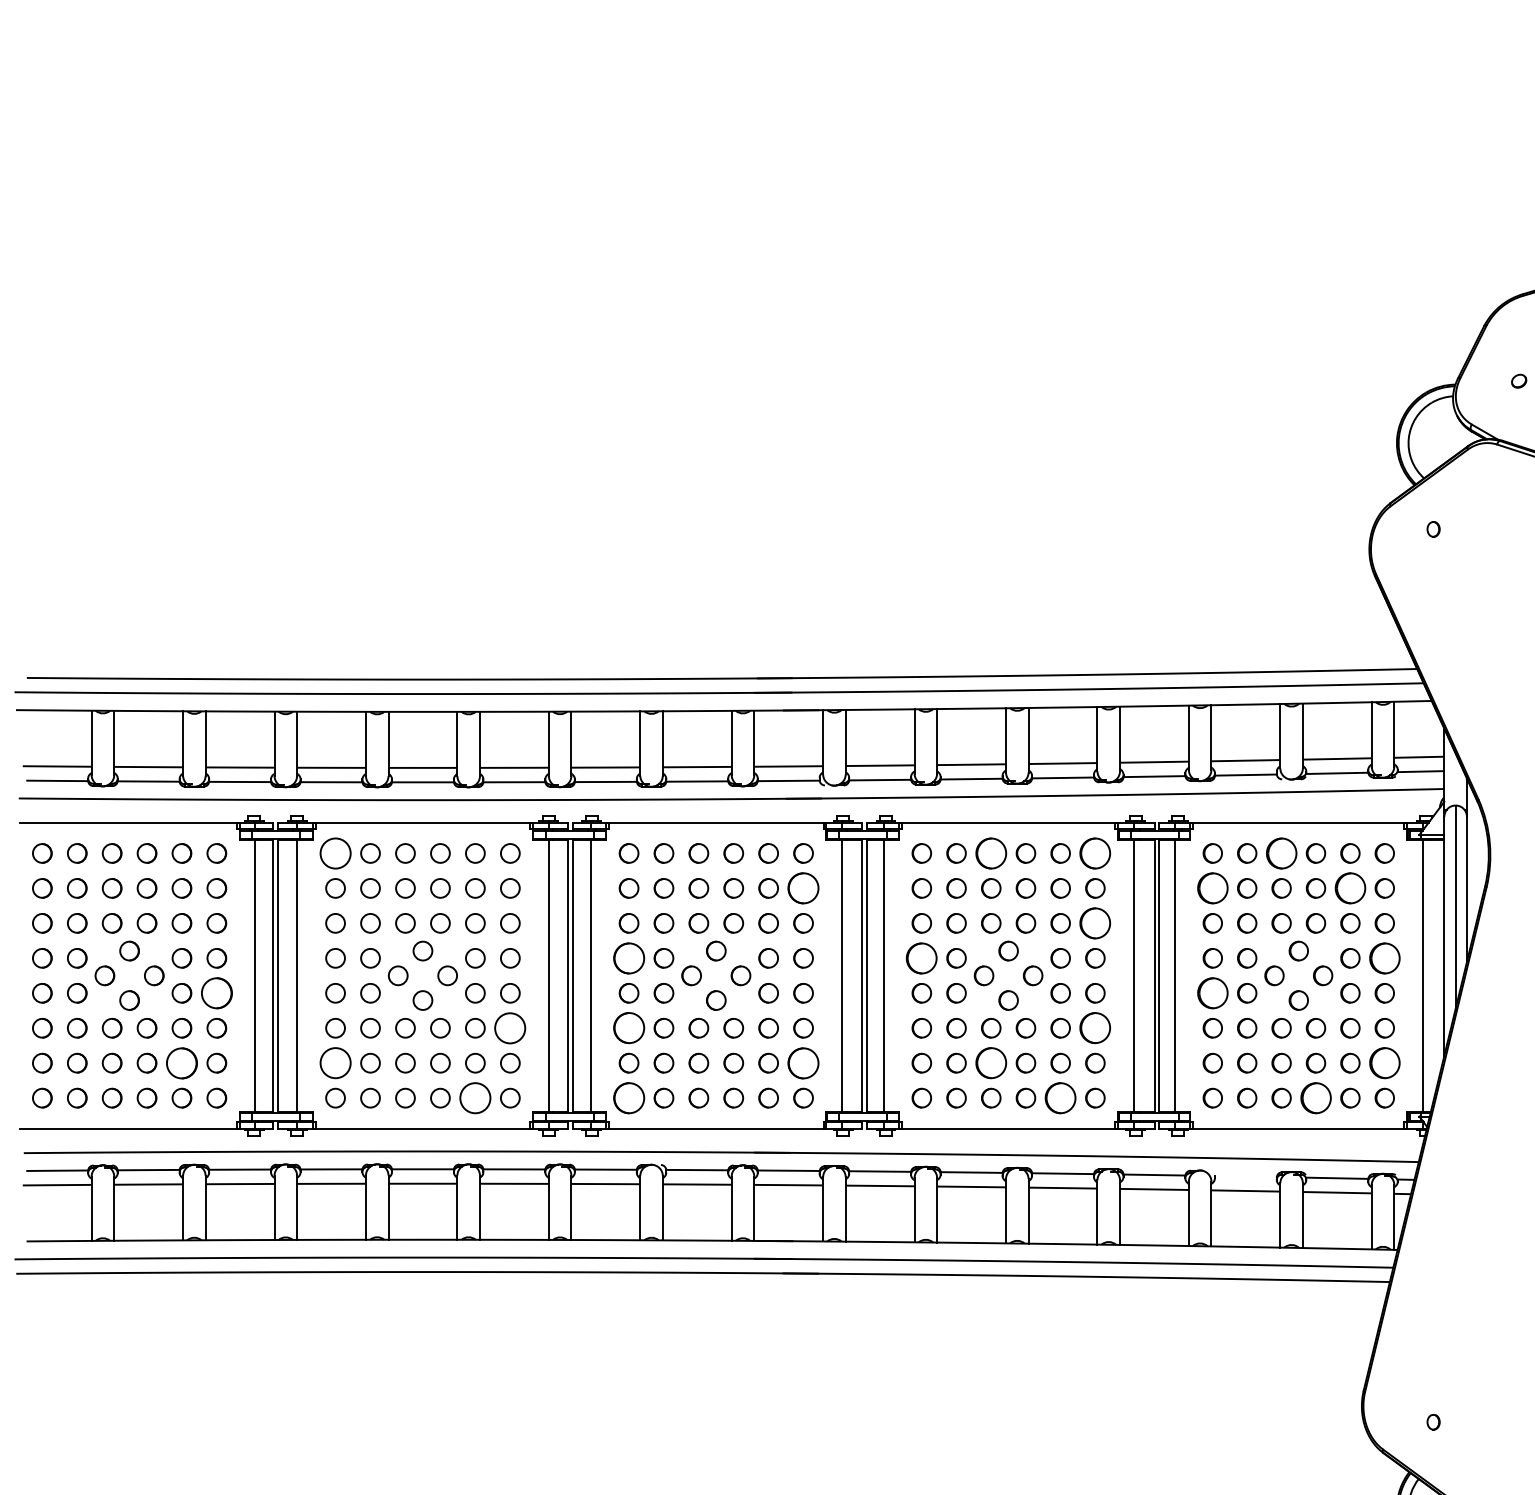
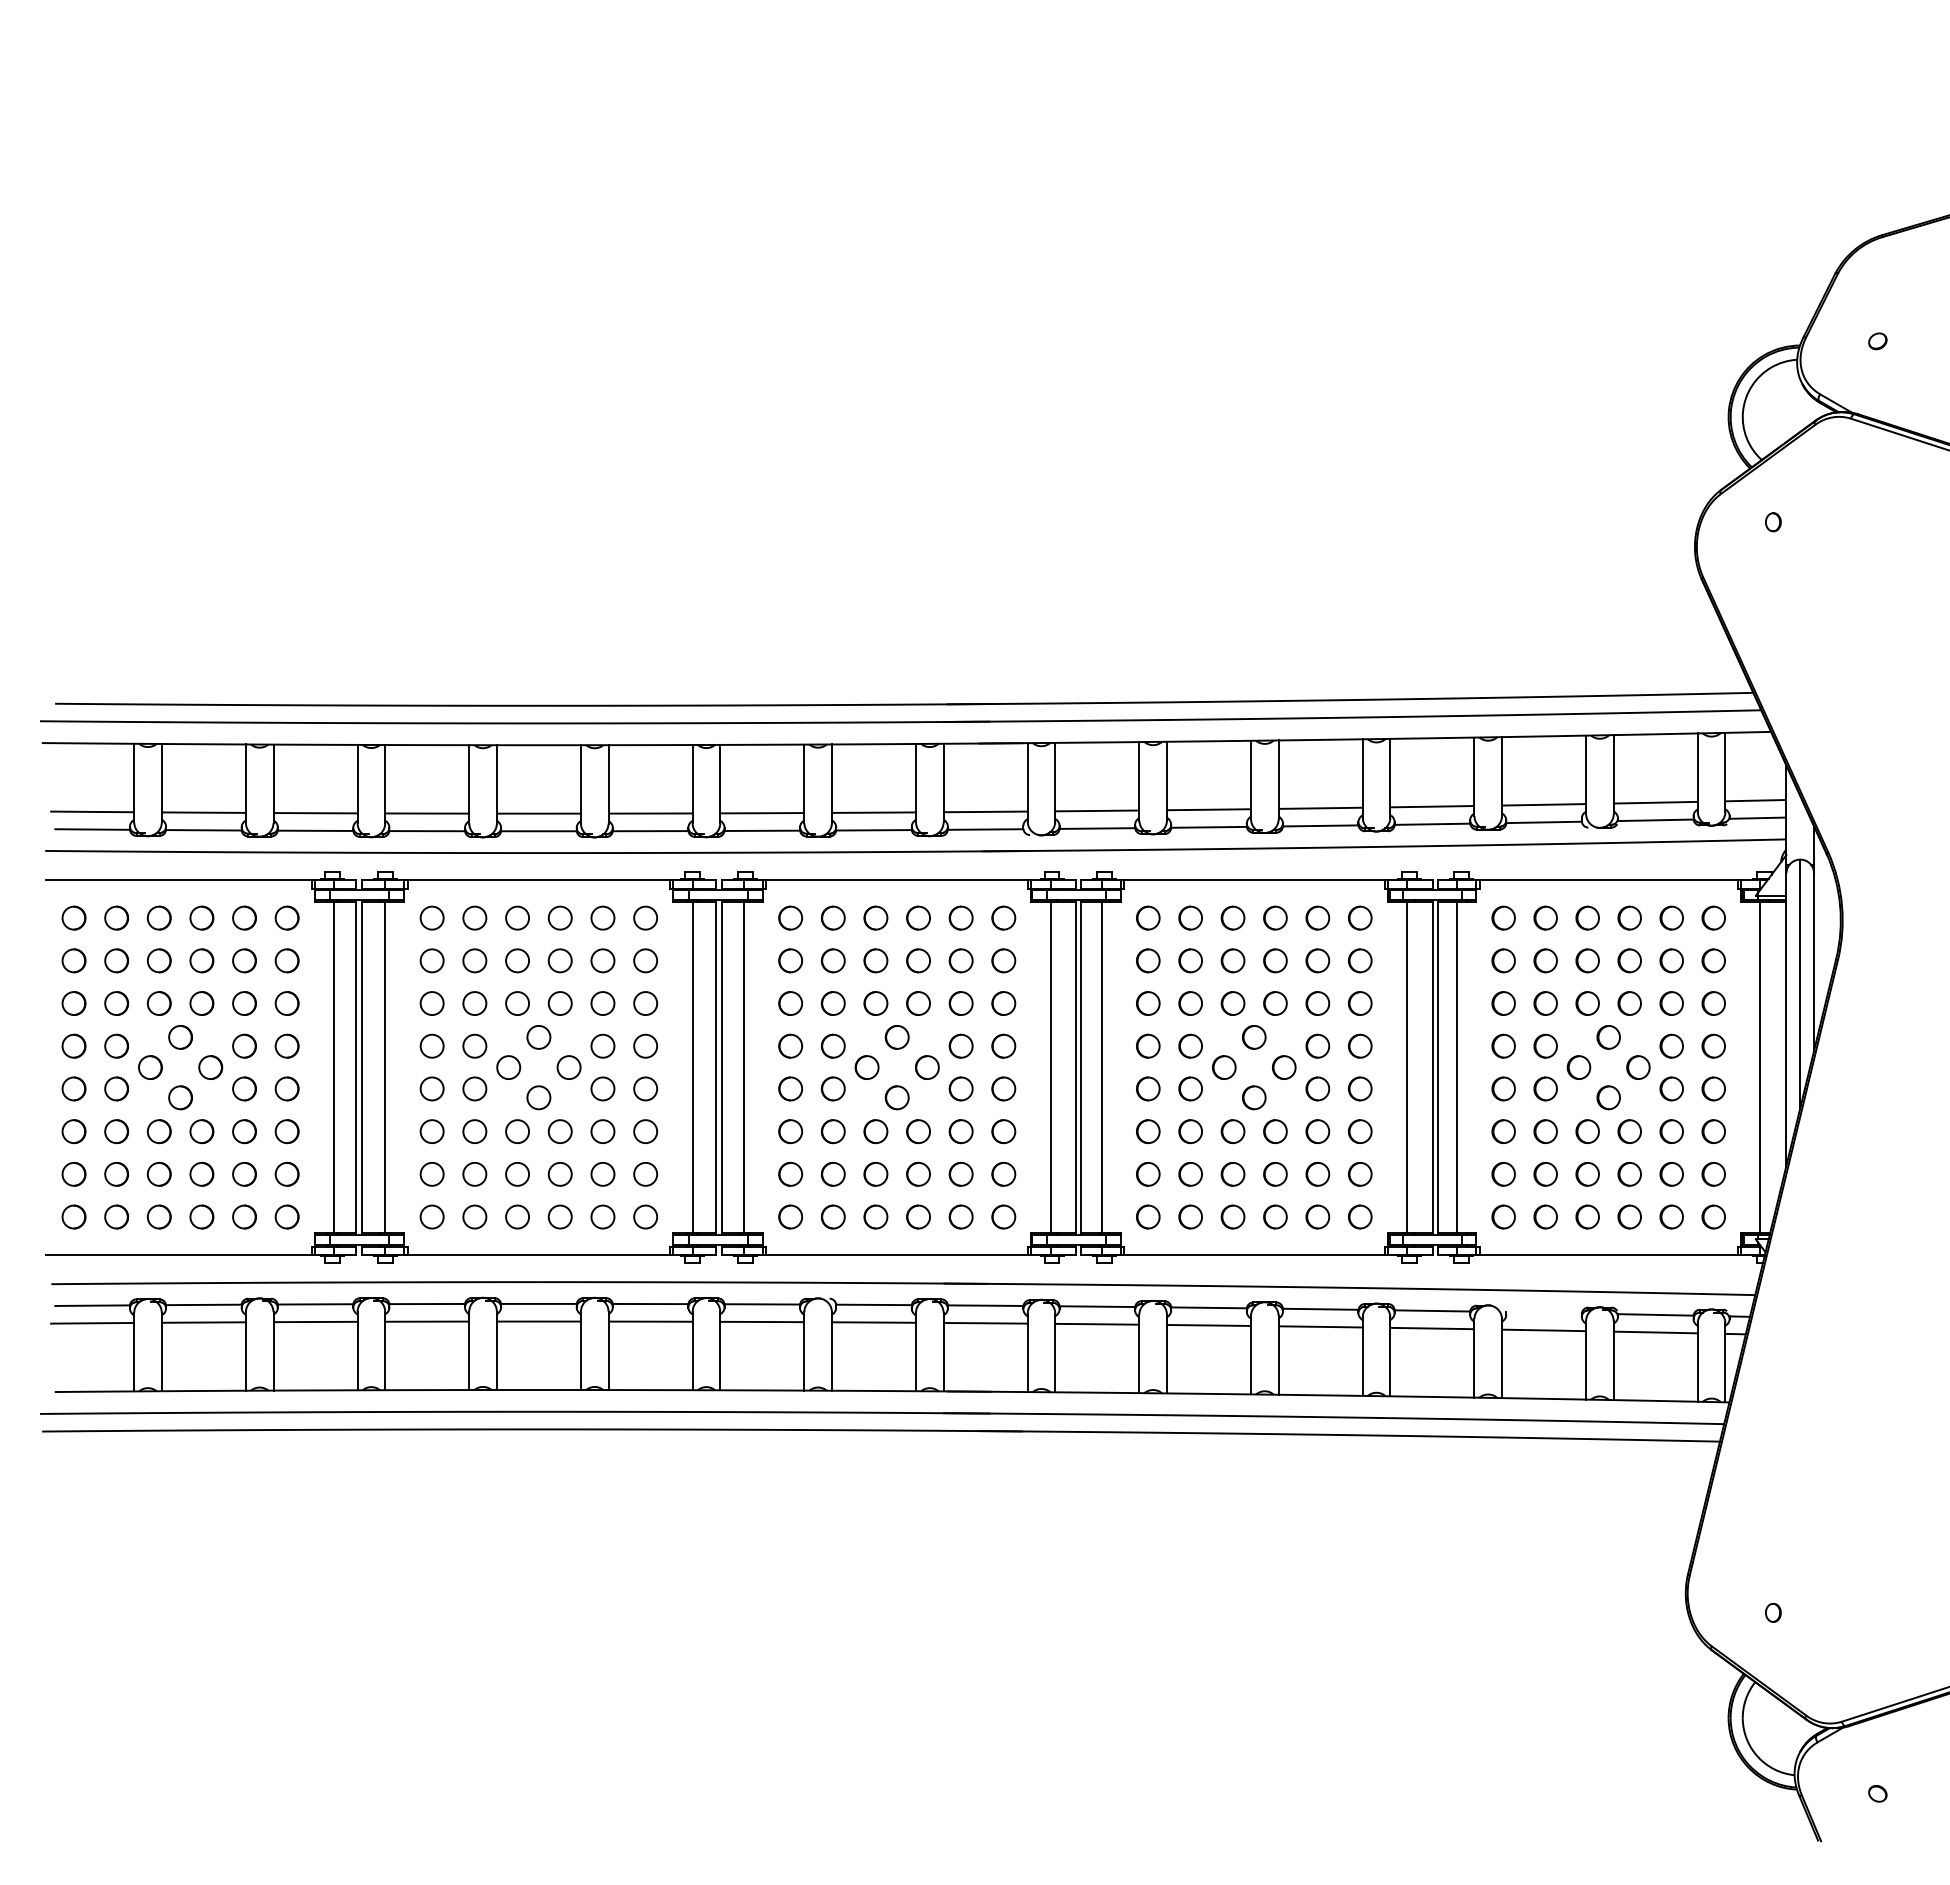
circle: (335, 852) -> (431, 917), size x0.62
part: (990, 852) -> (1232, 917), size x0.62
part: (1095, 852) -> (1360, 917), size x0.62
part: (1281, 852) -> (1587, 917), size x0.62
part: (803, 888) -> (1003, 960), size x0.62
part: (1212, 888) -> (1503, 960), size x0.62
part: (1350, 888) -> (1671, 960), size x0.62
part: (1095, 923) -> (1360, 1003), size x0.62
part: (628, 957) -> (790, 1045), size x0.62
part: (922, 957) -> (1148, 1045), size x0.62
part: (1384, 957) -> (1713, 1045), size x0.62
part: (216, 992) -> (286, 1088), size x0.62
part: (1212, 992) -> (1503, 1088), size x0.62
circle: (510, 1028) -> (645, 1131), size x0.62
part: (628, 1028) -> (790, 1131), size x0.62
part: (1095, 1028) -> (1360, 1131), size x0.62
part: (181, 1062) -> (244, 1173), size x0.62
part: (803, 1062) -> (1003, 1173), size x0.62
circle: (335, 1063) -> (431, 1174), size x0.62
part: (990, 1063) -> (1232, 1174), size x0.62
part: (1384, 1063) -> (1713, 1174), size x0.62
circle: (475, 1097) -> (602, 1216), size x0.62
part: (628, 1097) -> (790, 1216), size x0.62
part: (1060, 1097) -> (1317, 1216), size x0.62
part: (1315, 1097) -> (1629, 1216), size x0.62

